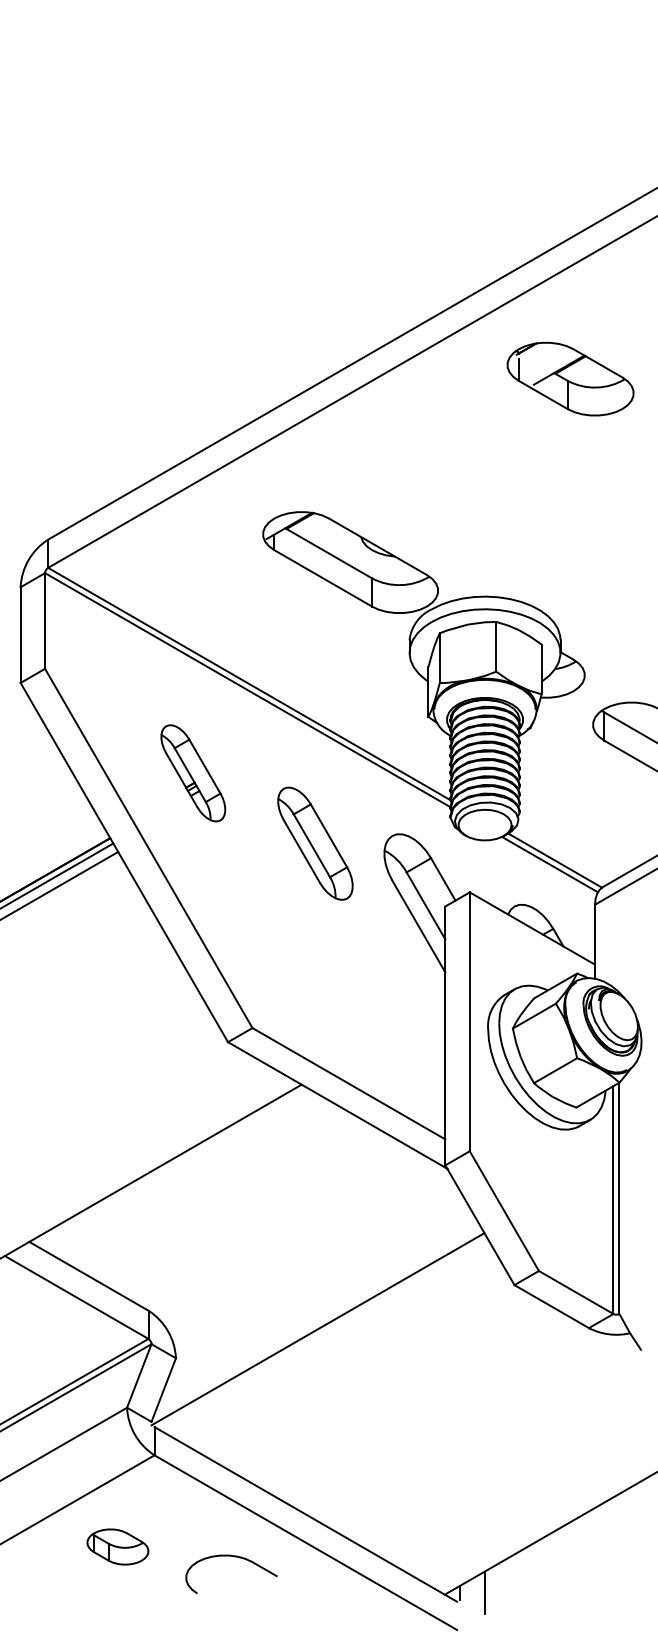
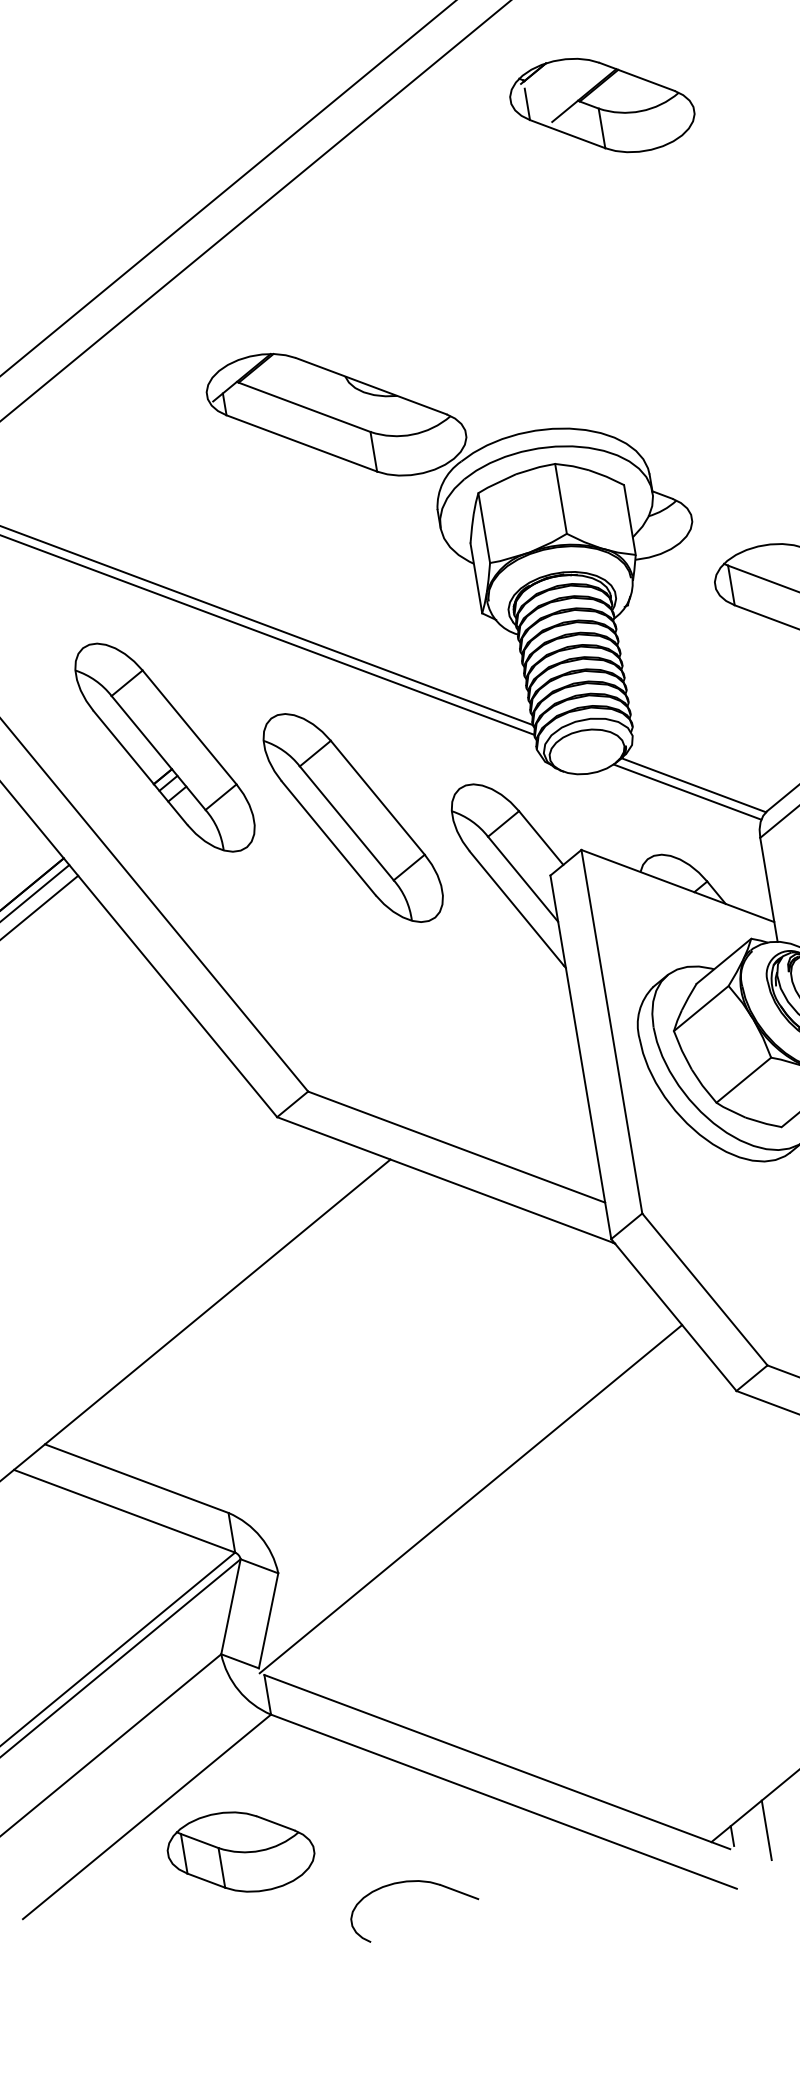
part: (193, 773) -> (165, 747), size x1.67
part: (315, 843) -> (353, 817), size x1.43
part: (117, 1546) -> (240, 1851), size x1.67
part: (234, 1557) -> (414, 1882), moved

